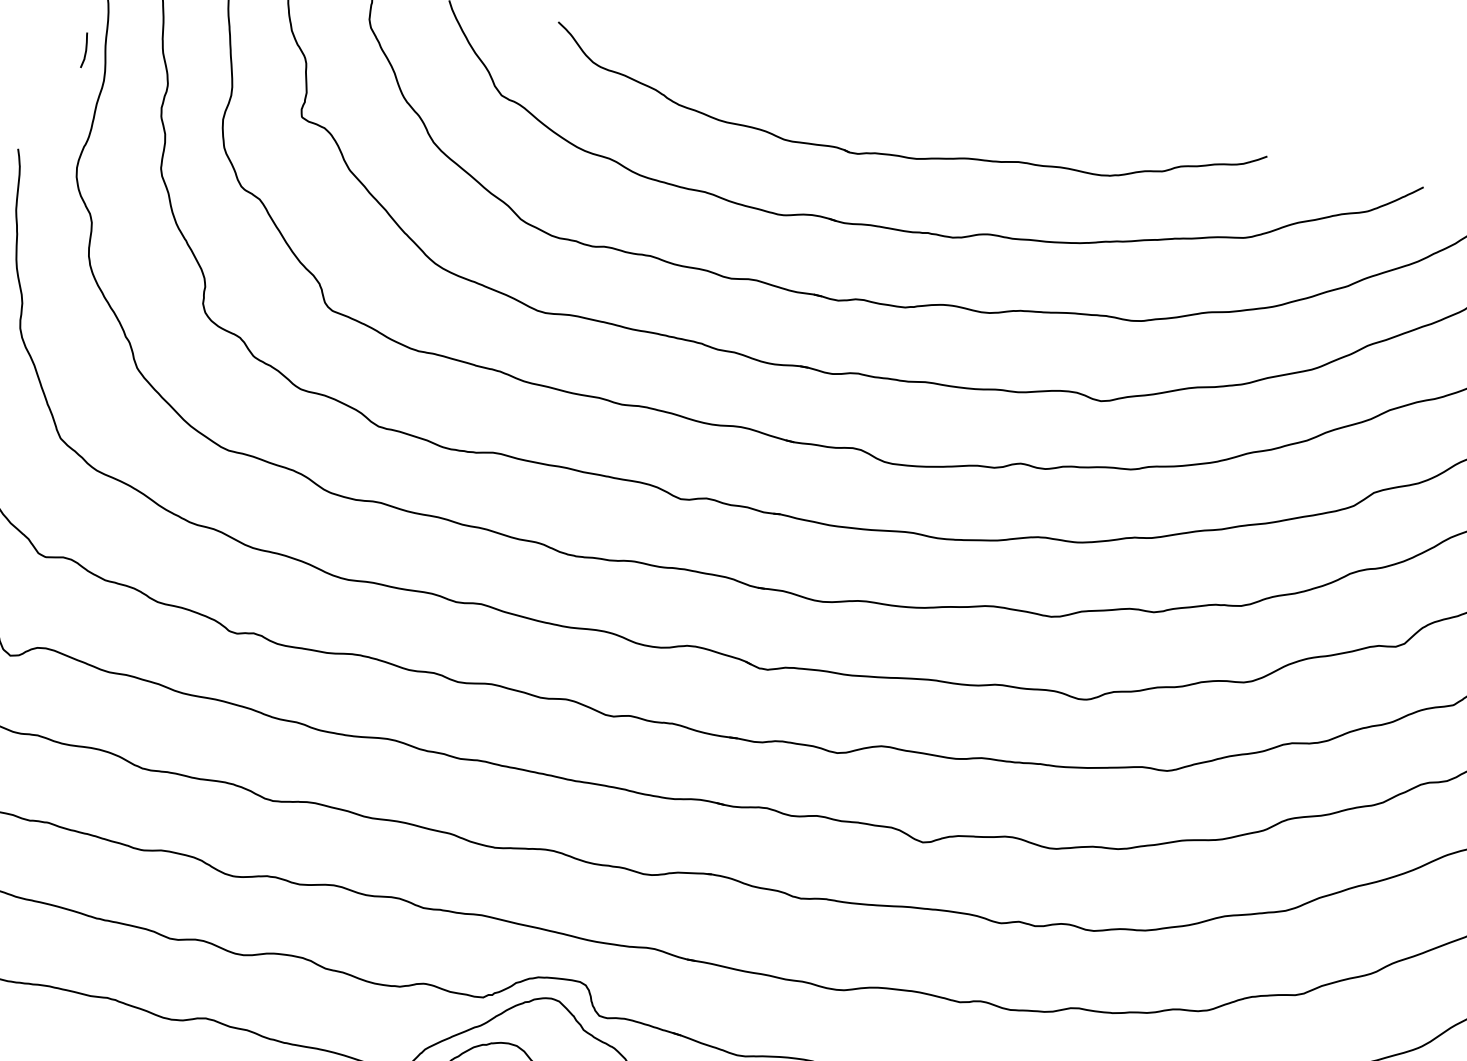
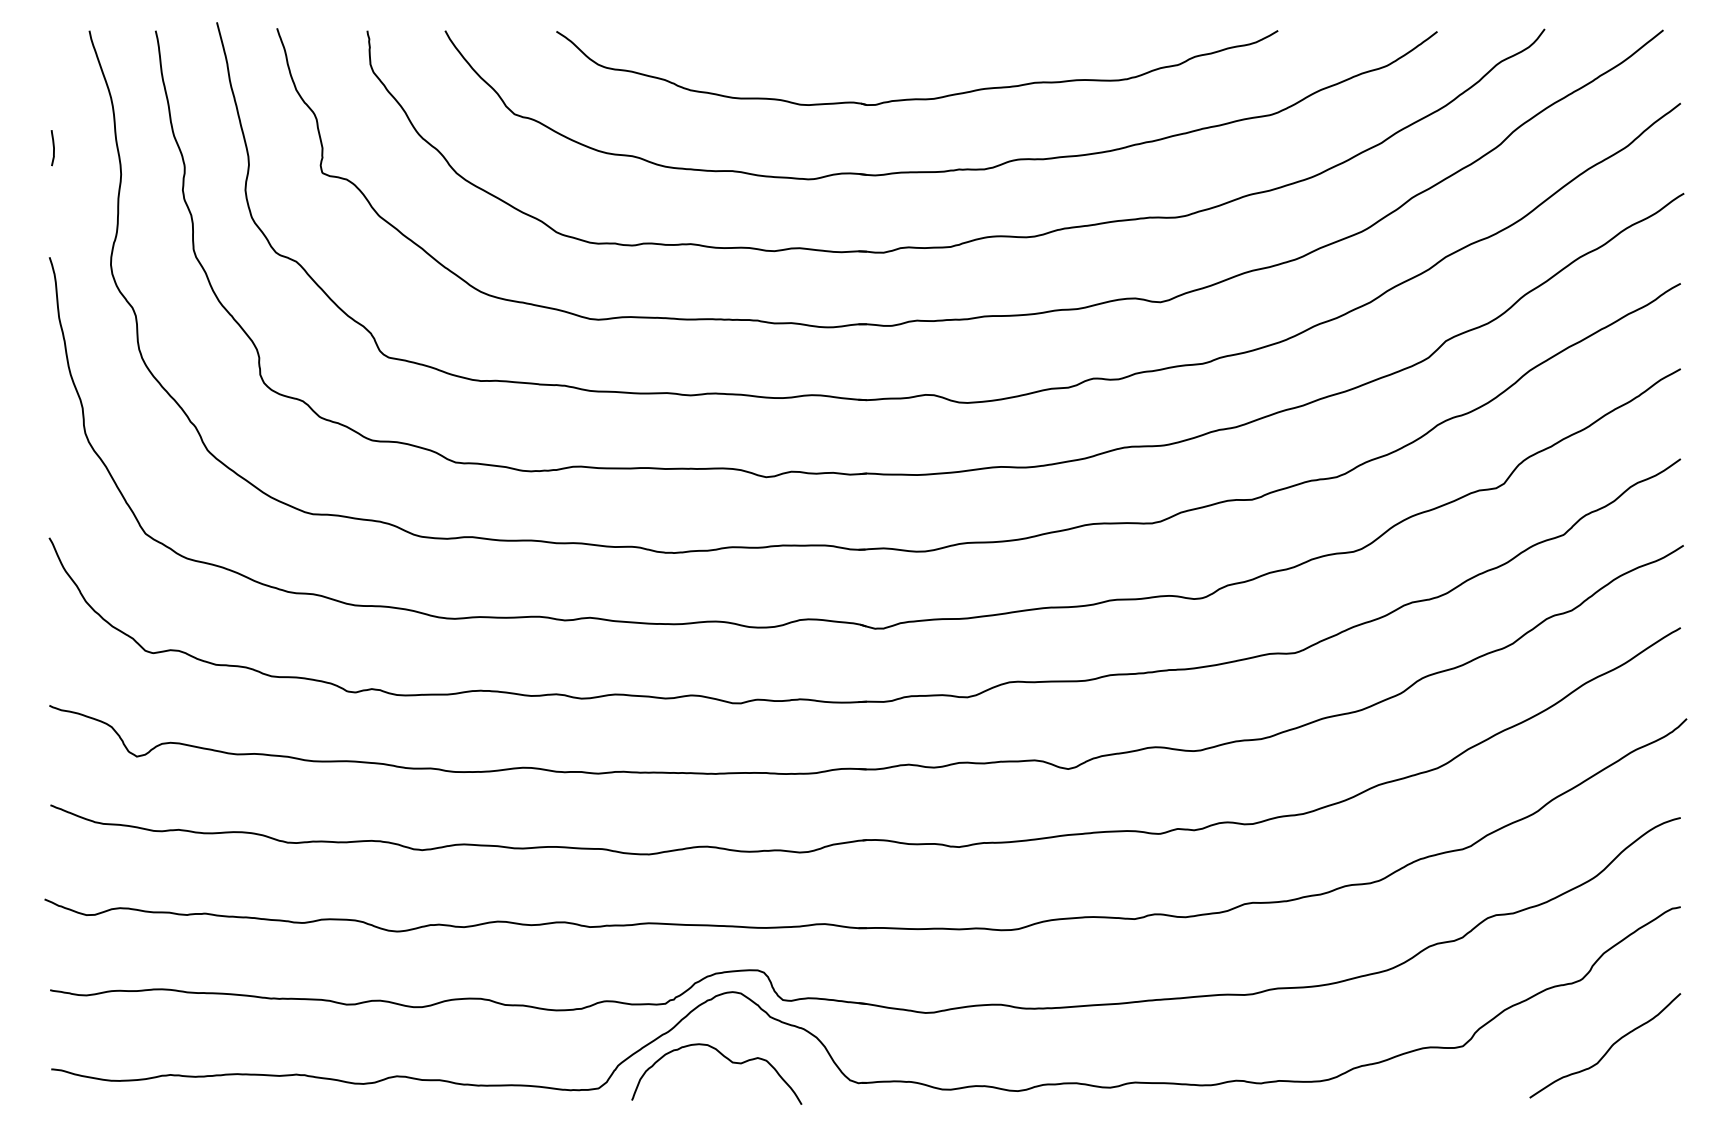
curve: (85, 50) -> (53, 148), moved

